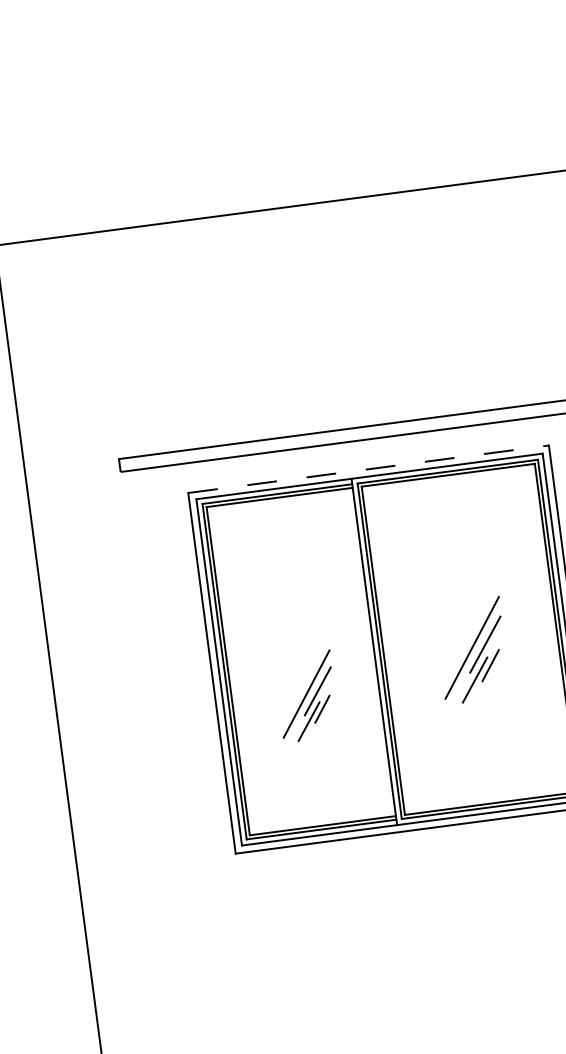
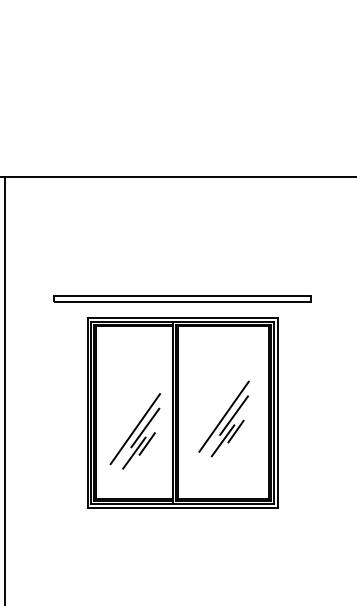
line: (368, 468) -> (182, 317), dashed -> solid
part: (471, 650) -> (223, 418), size x1.43
part: (305, 697) -> (134, 431), size x1.67

